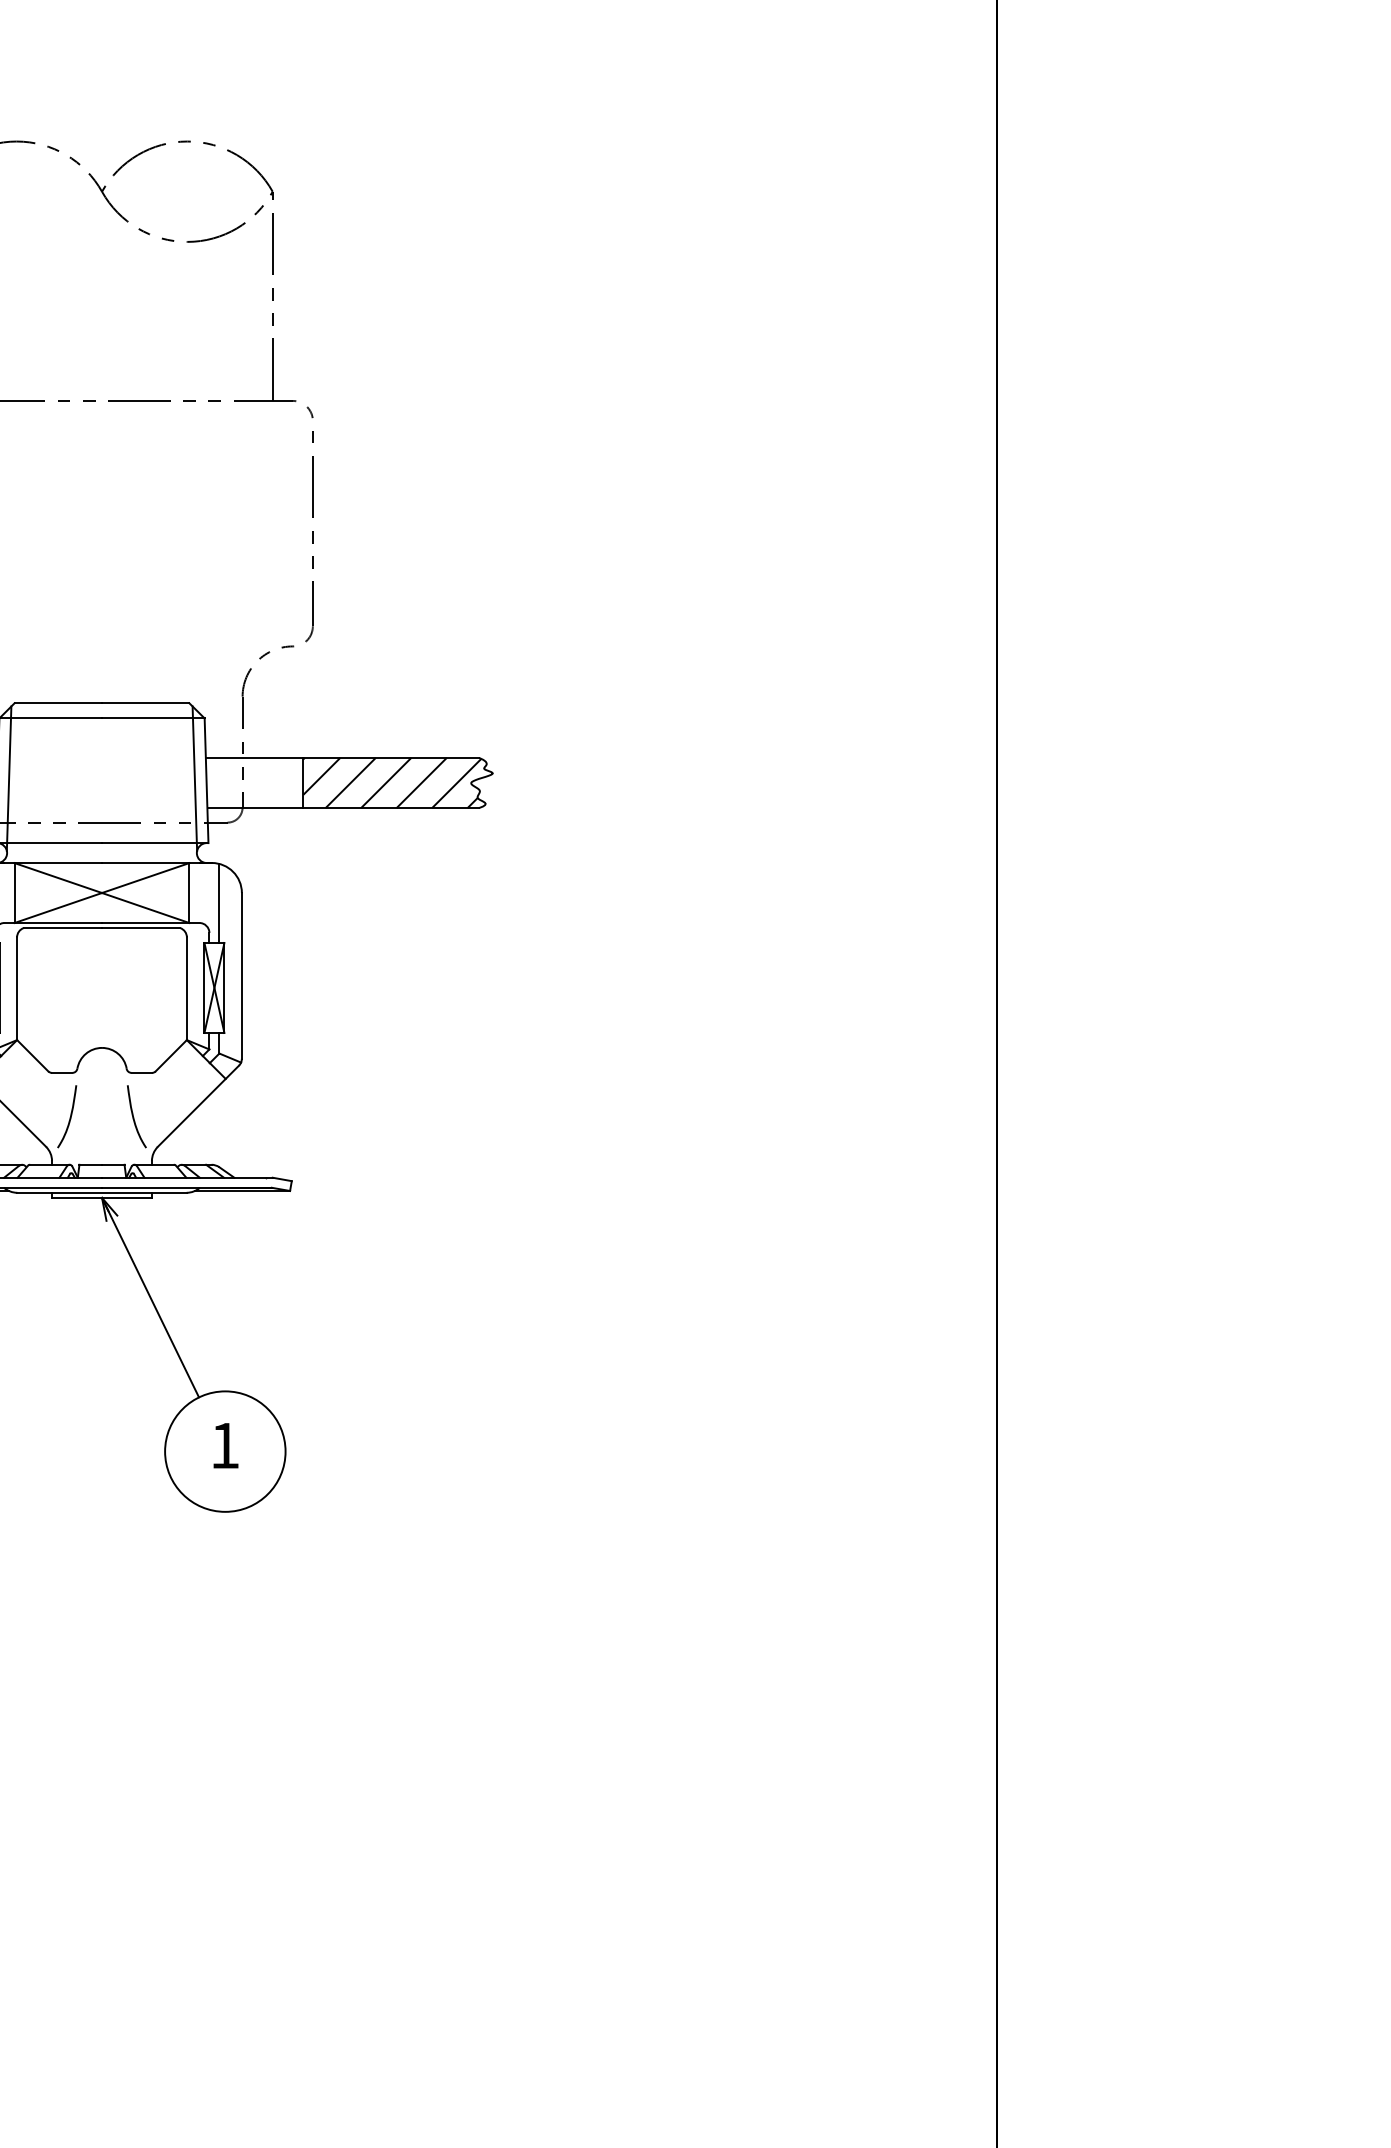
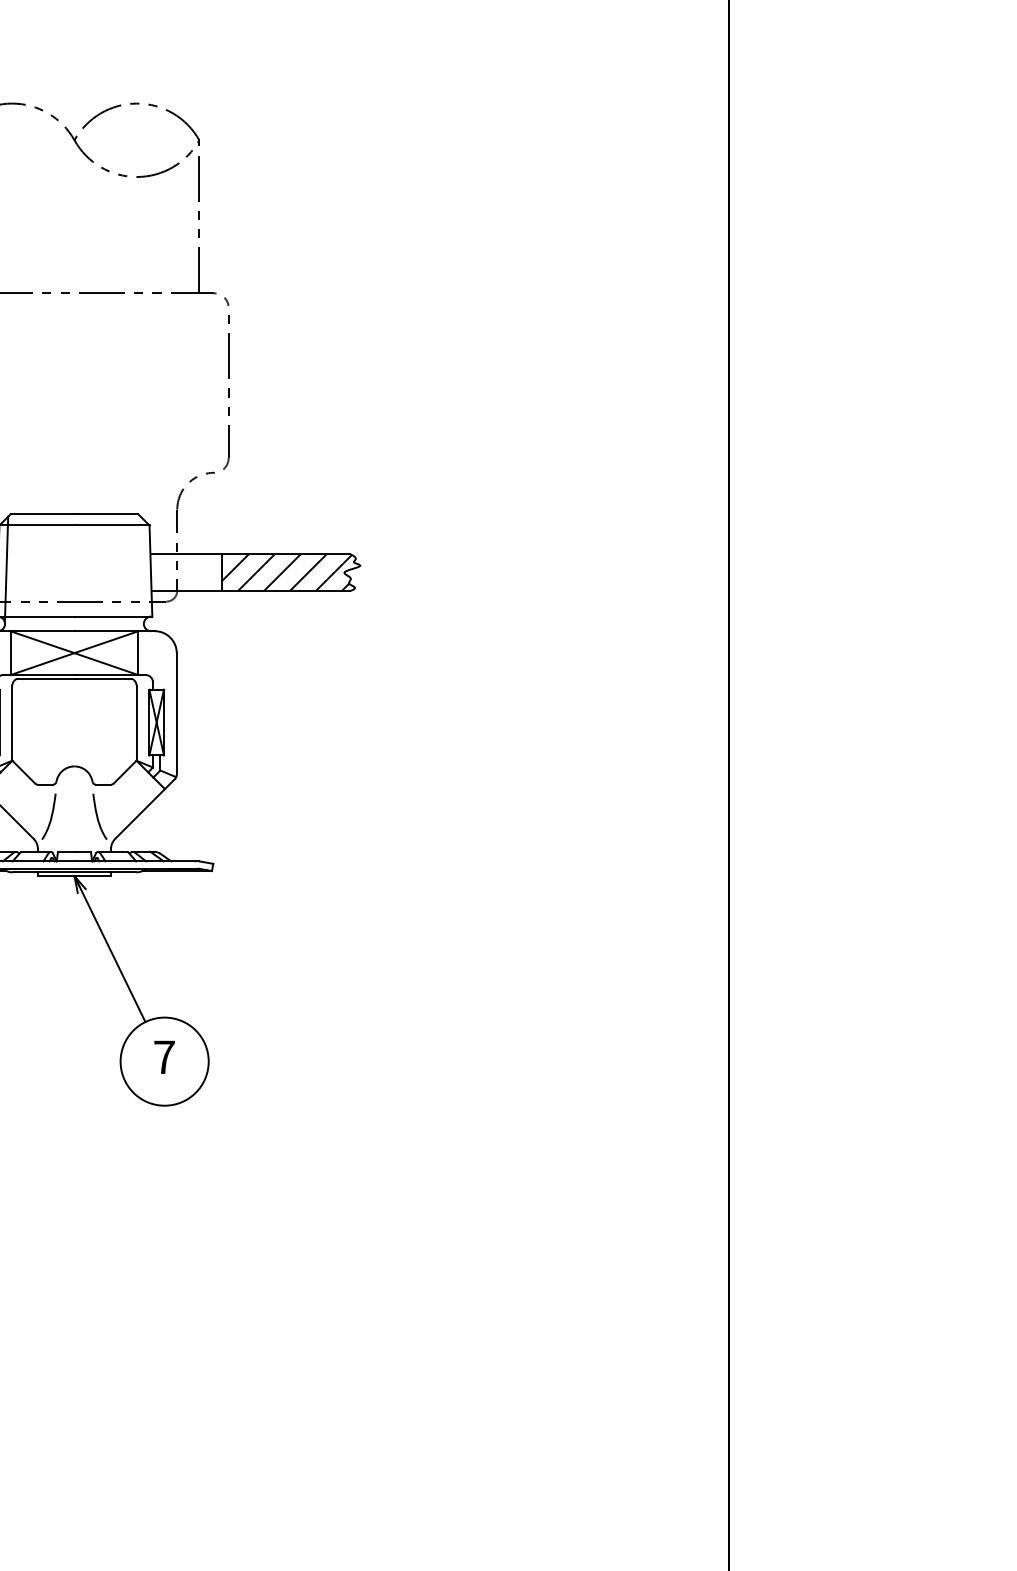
line: (194, 778) -> (142, 569), removed
line: (219, 903) -> (160, 660), removed
text: (225, 1445) -> (164, 1057), 1 -> 7

